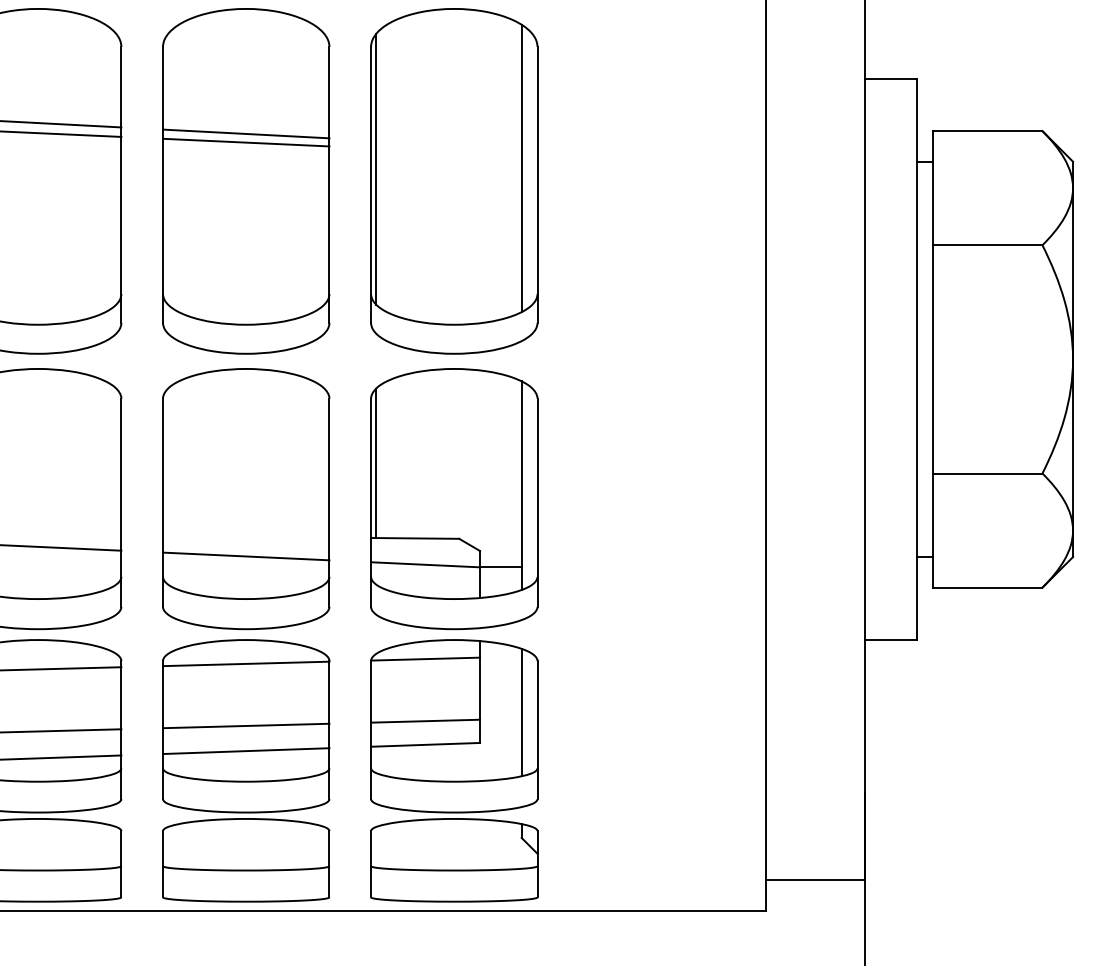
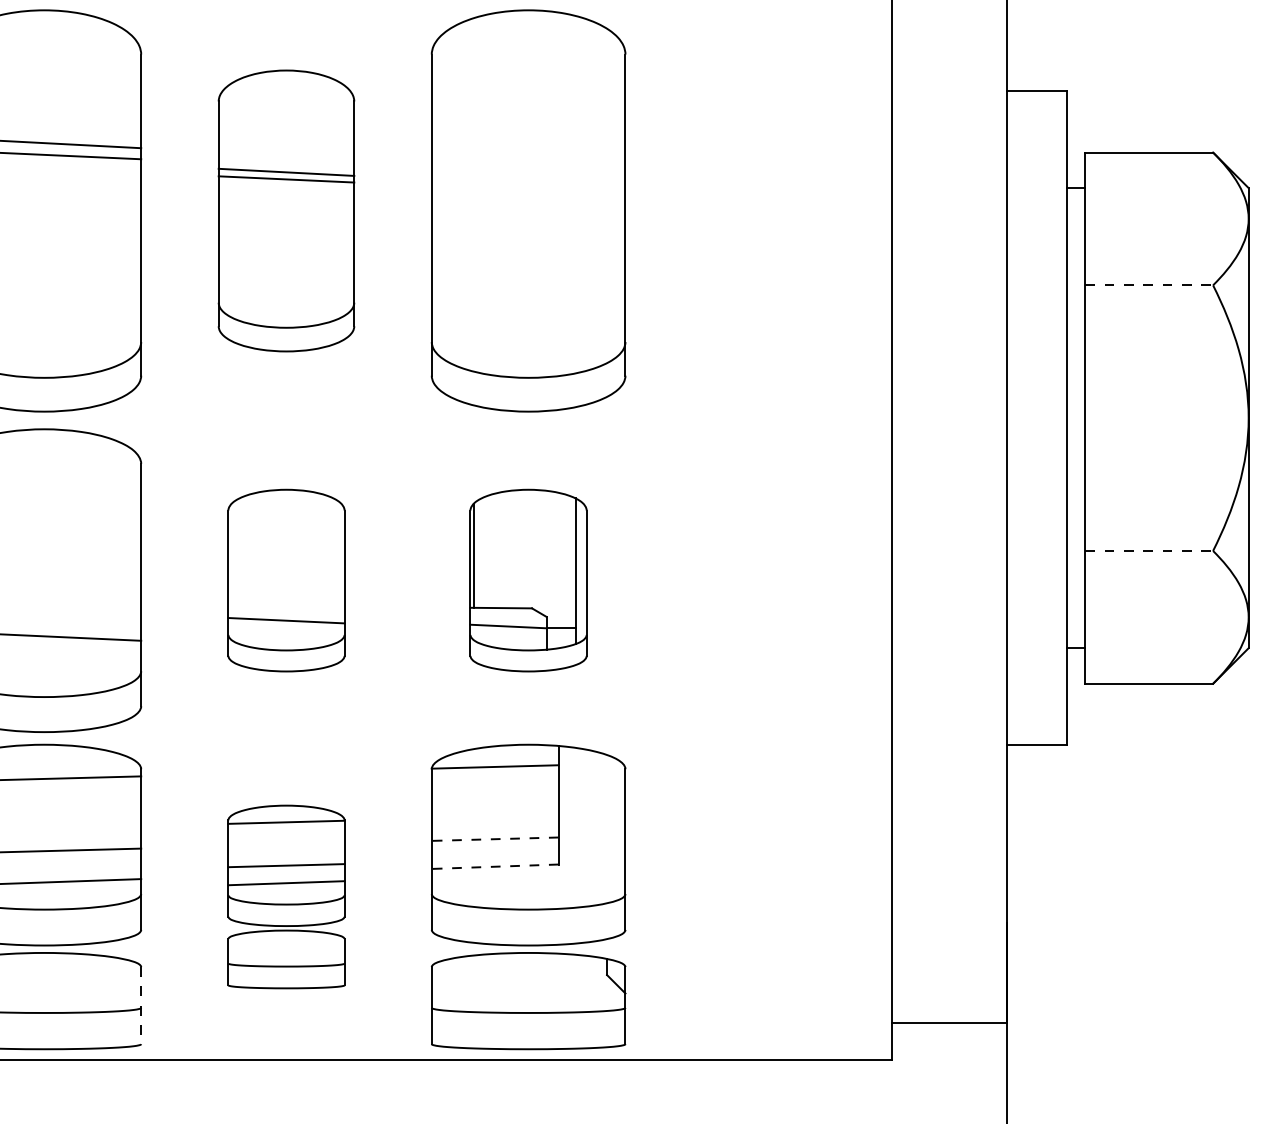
line: (375, 168) -> (437, 196), removed
line: (522, 168) -> (607, 195), removed
part: (246, 180) -> (286, 210), size x0.7
line: (987, 245) -> (1149, 285), solid -> dashed
line: (987, 473) -> (1149, 550), solid -> dashed
part: (246, 498) -> (286, 580), size x0.6
part: (454, 498) -> (528, 580), size x0.6
line: (522, 712) -> (607, 828), removed
line: (424, 721) -> (494, 839), solid -> dashed
line: (424, 744) -> (494, 866), solid -> dashed
part: (246, 770) -> (286, 896), size x0.6
line: (121, 864) -> (141, 1005), solid -> dashed

